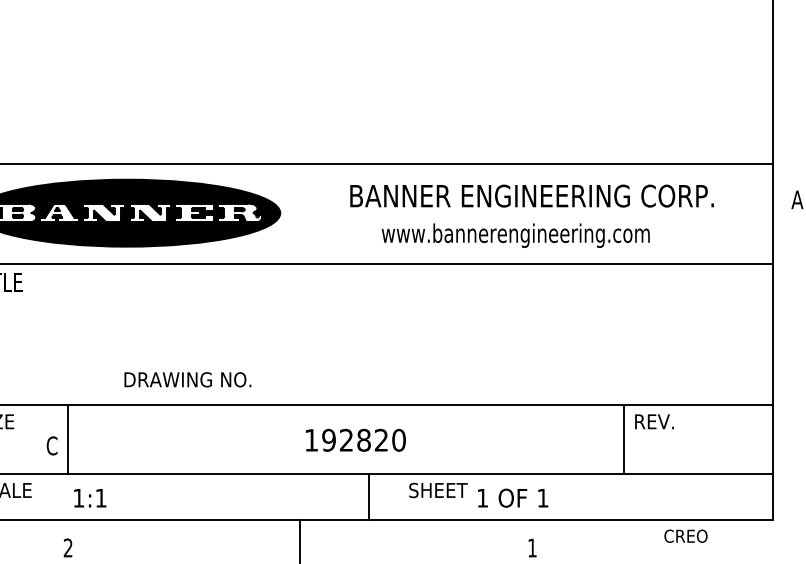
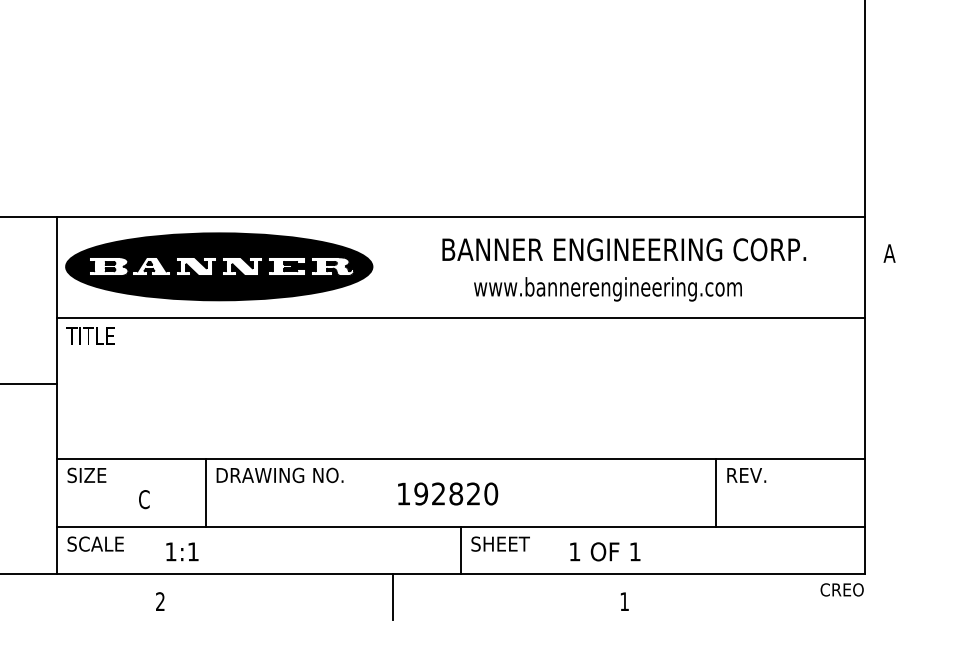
text: (187, 379) -> (279, 475), moved
line: (68, 438) -> (205, 492), moved
text: (438, 489) -> (500, 543), moved
text: (685, 535) -> (841, 589), moved

